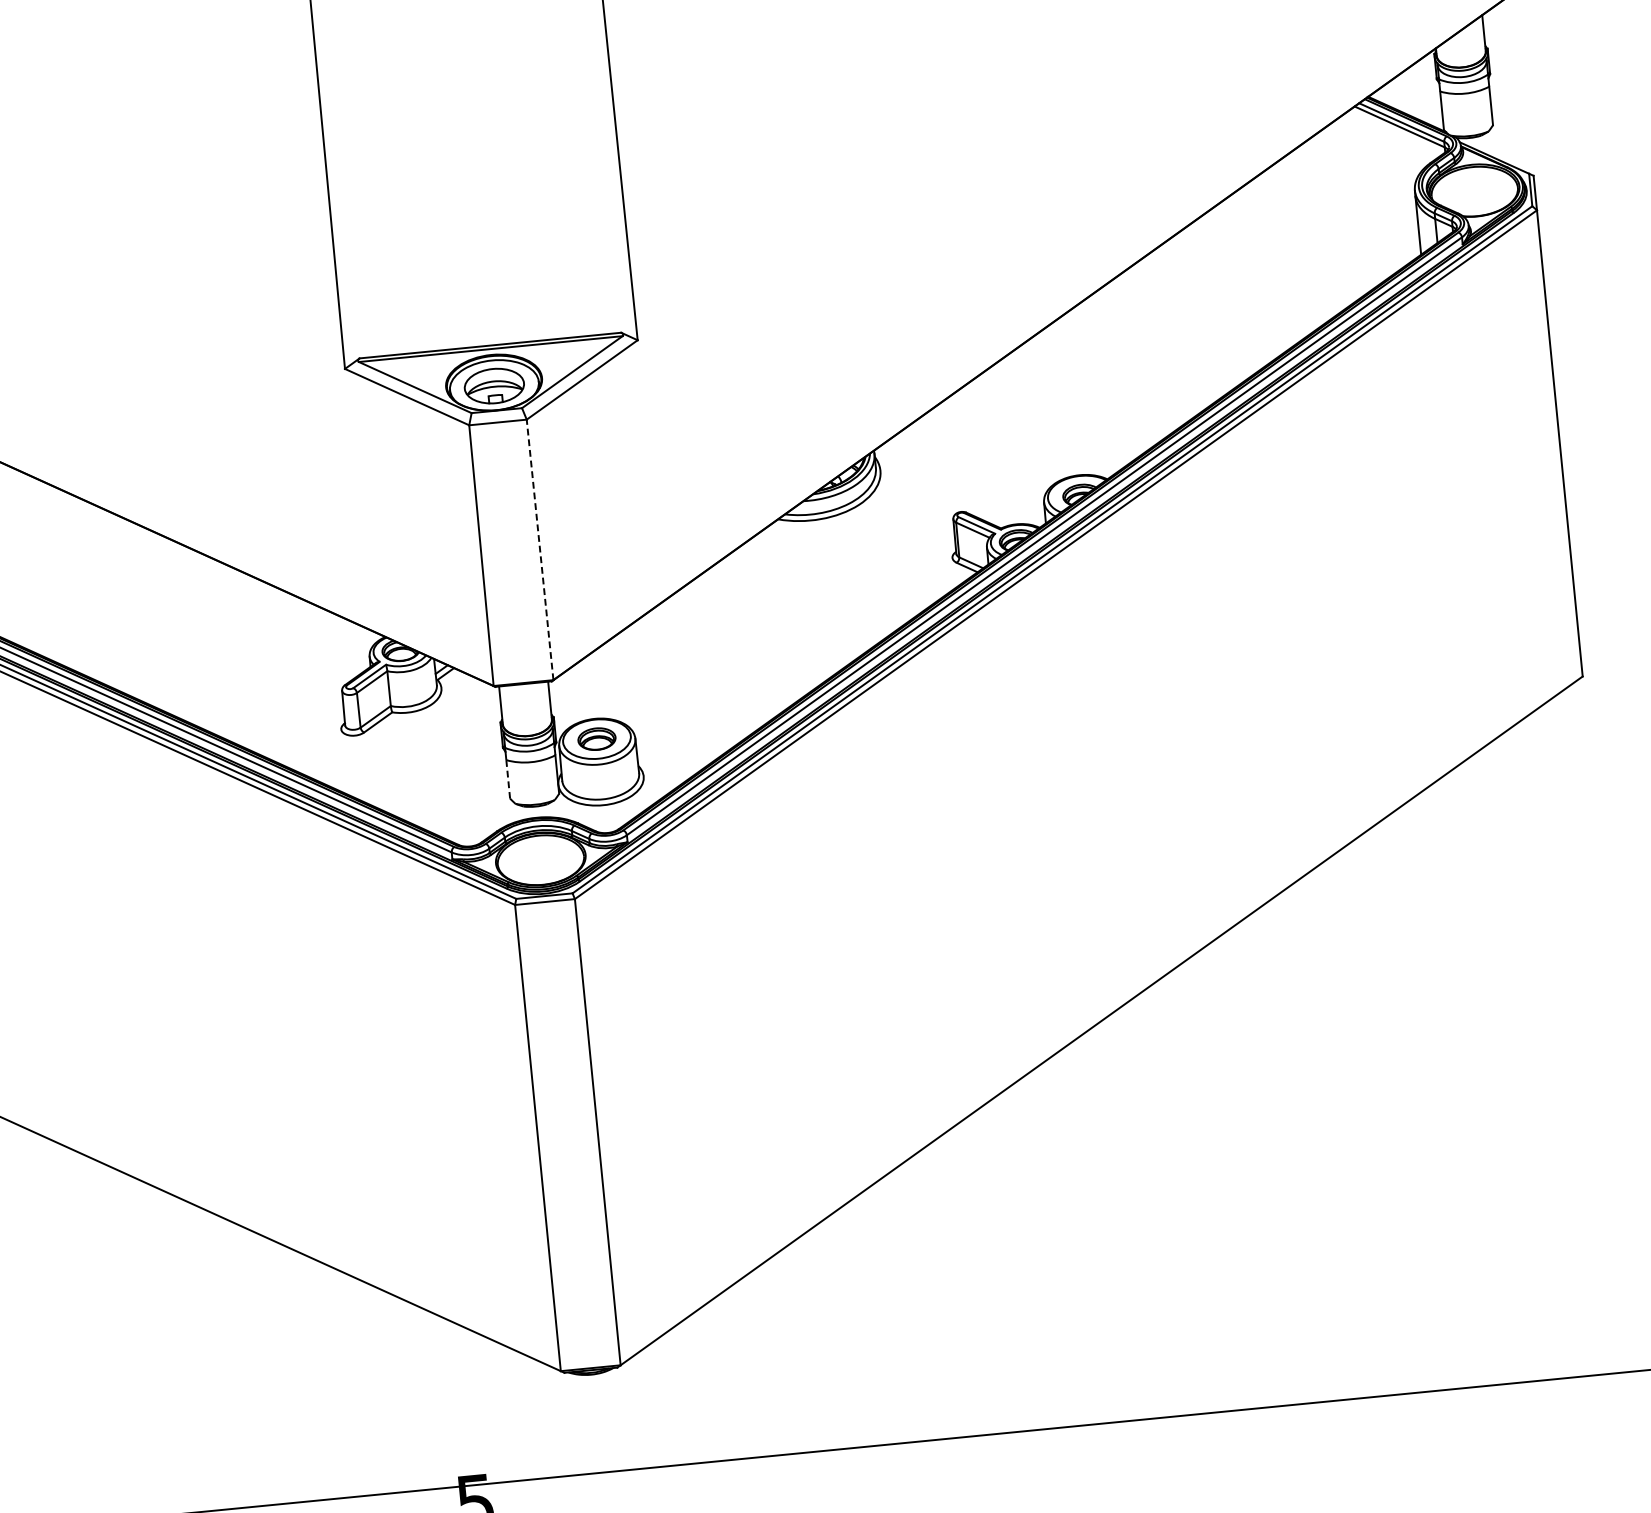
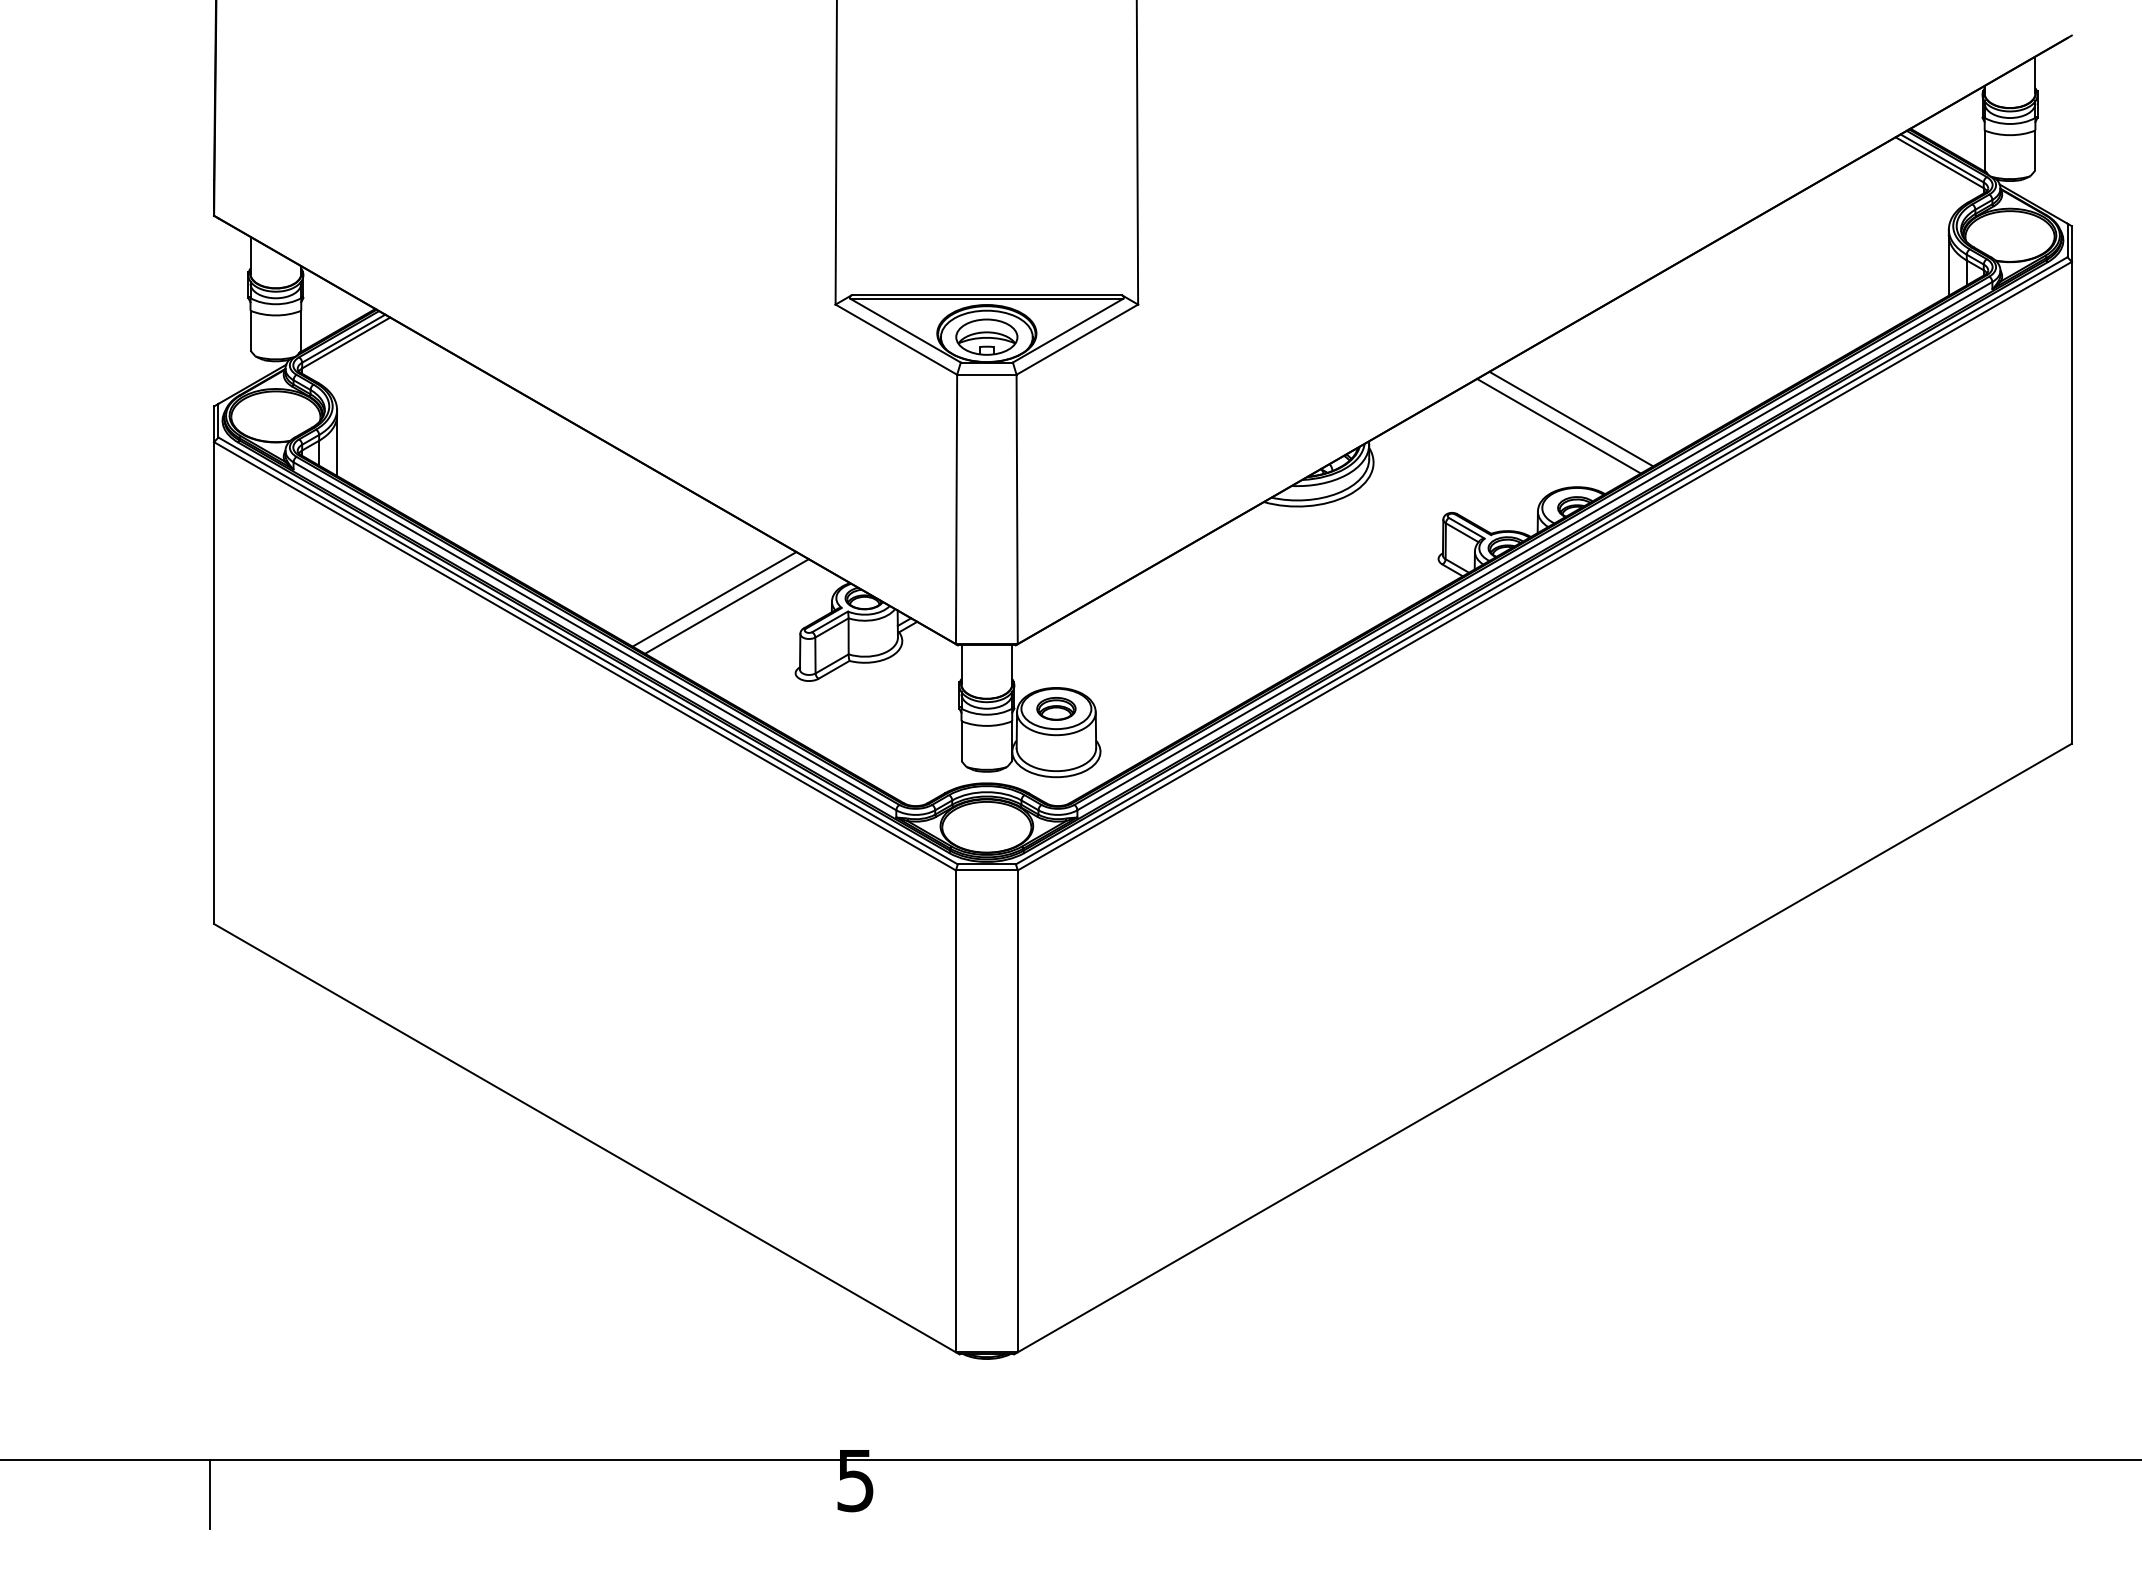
line: (1067, 409) -> (1571, 418), added
line: (1055, 417) -> (1558, 425), added
line: (540, 549) -> (1017, 509), dashed -> solid
line: (255, 665) -> (714, 599), added
line: (268, 671) -> (726, 606), added
line: (508, 779) -> (961, 741), dashed -> solid

